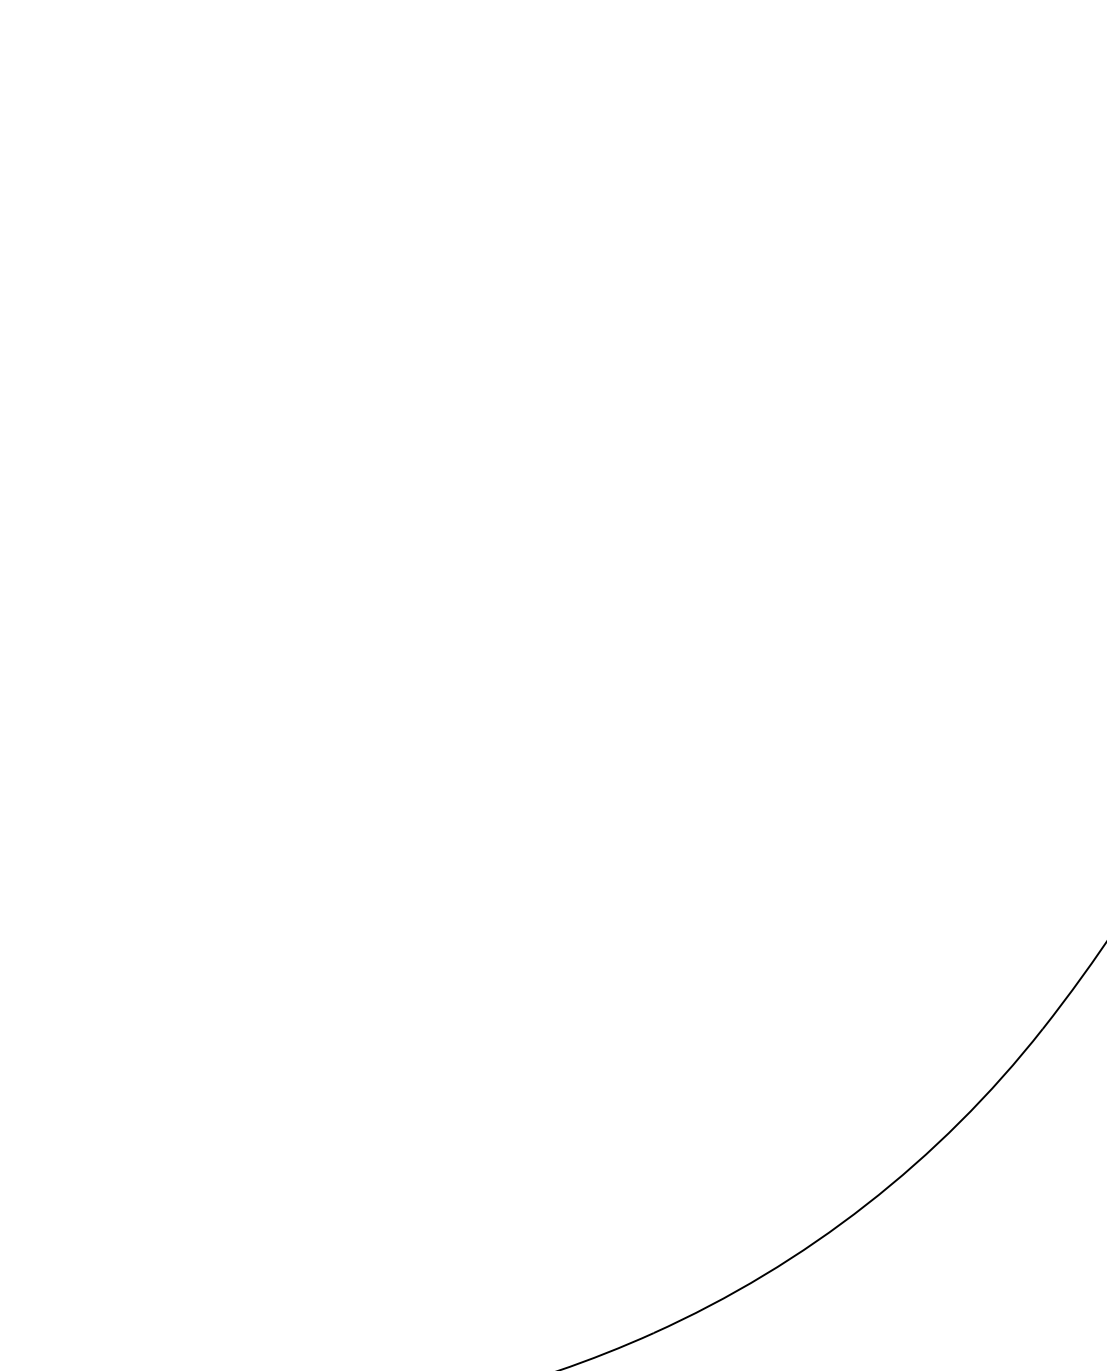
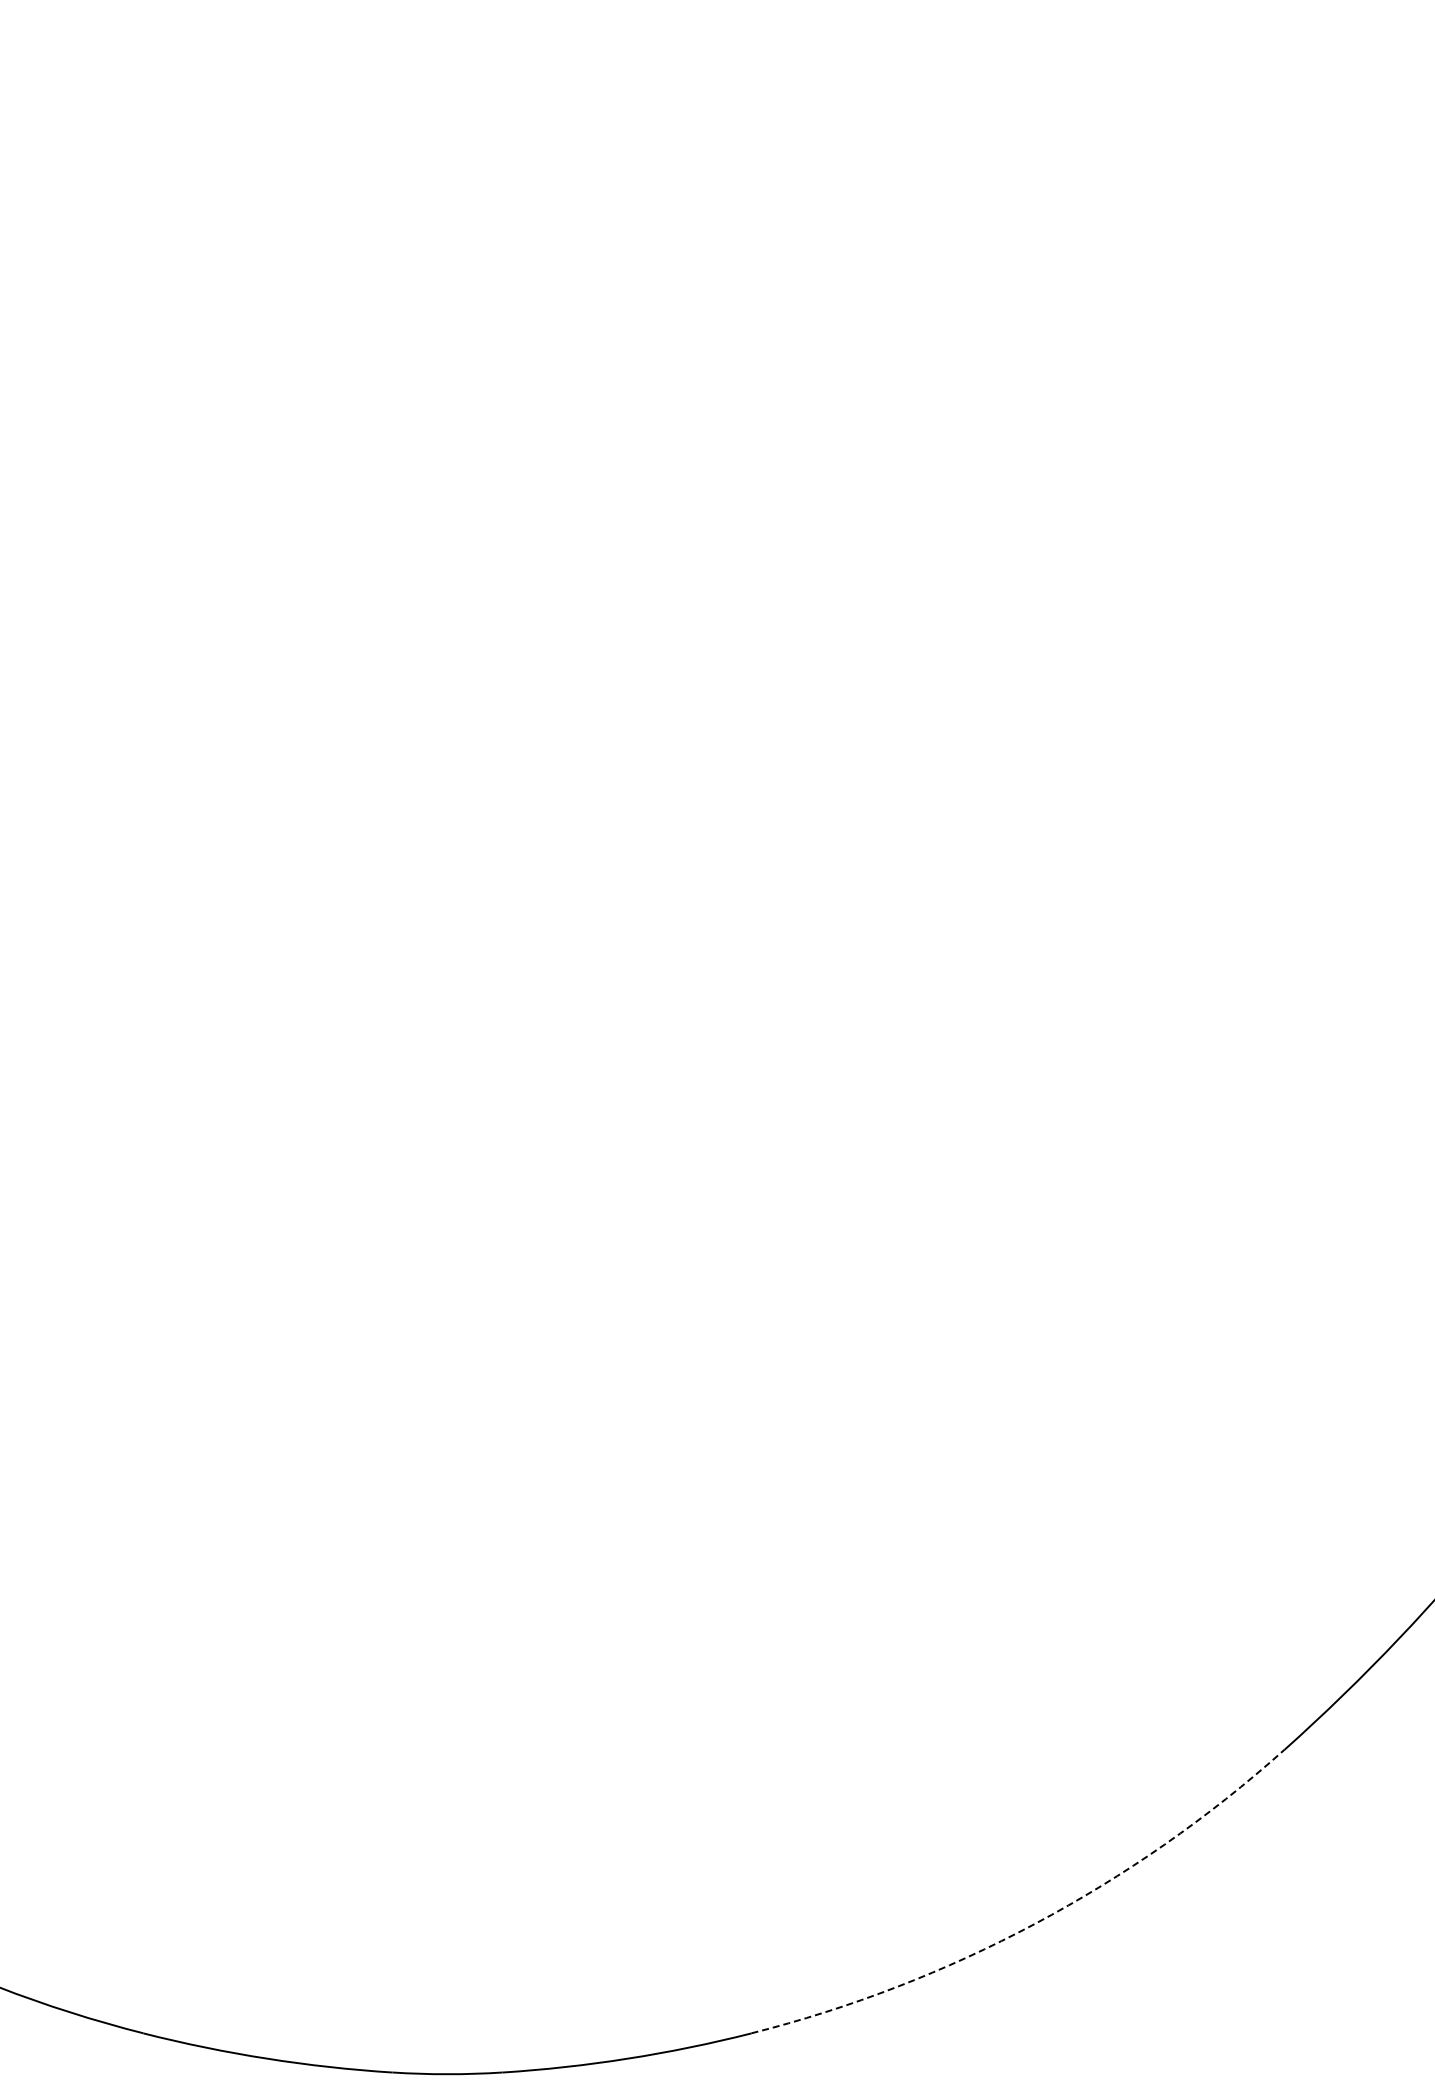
arc: (866, 1204) -> (1035, 1923), solid -> dashed

